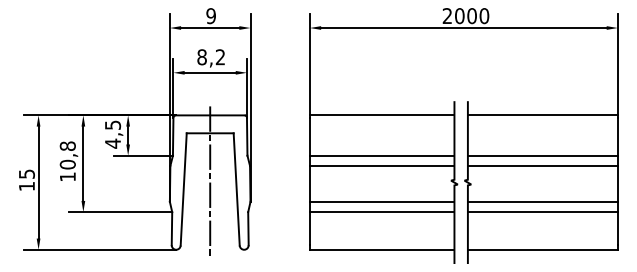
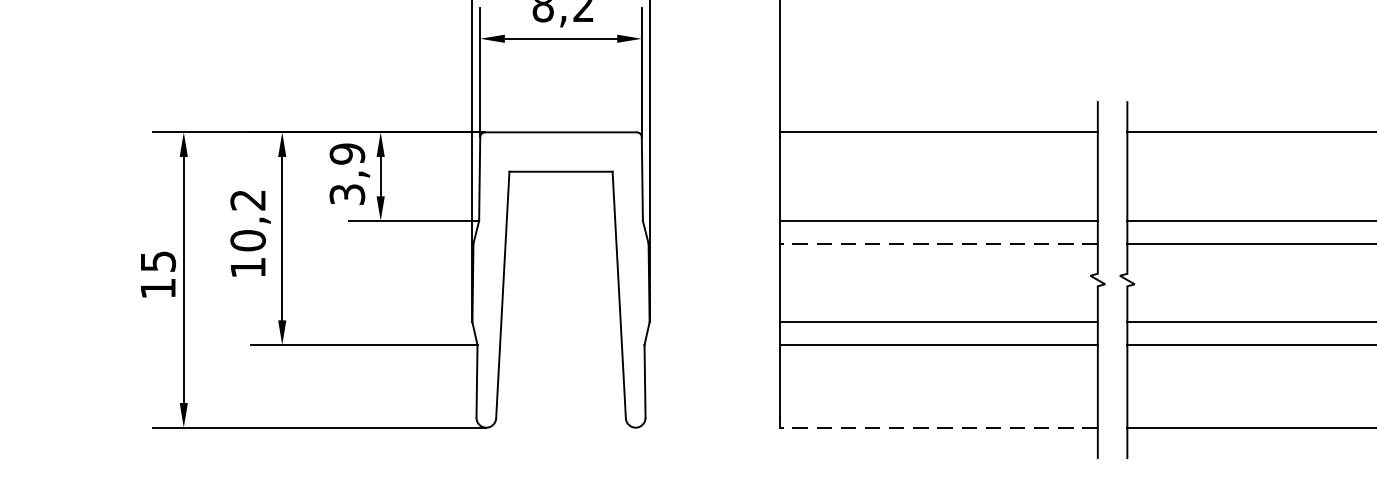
text: (113, 134) -> (348, 174), 4,5 -> 3,9
text: (67, 145) -> (247, 198), 10,8 -> 10,2
line: (381, 166) -> (937, 244), solid -> dashed
line: (210, 181) -> (561, 277), removed
line: (381, 249) -> (937, 427), solid -> dashed

